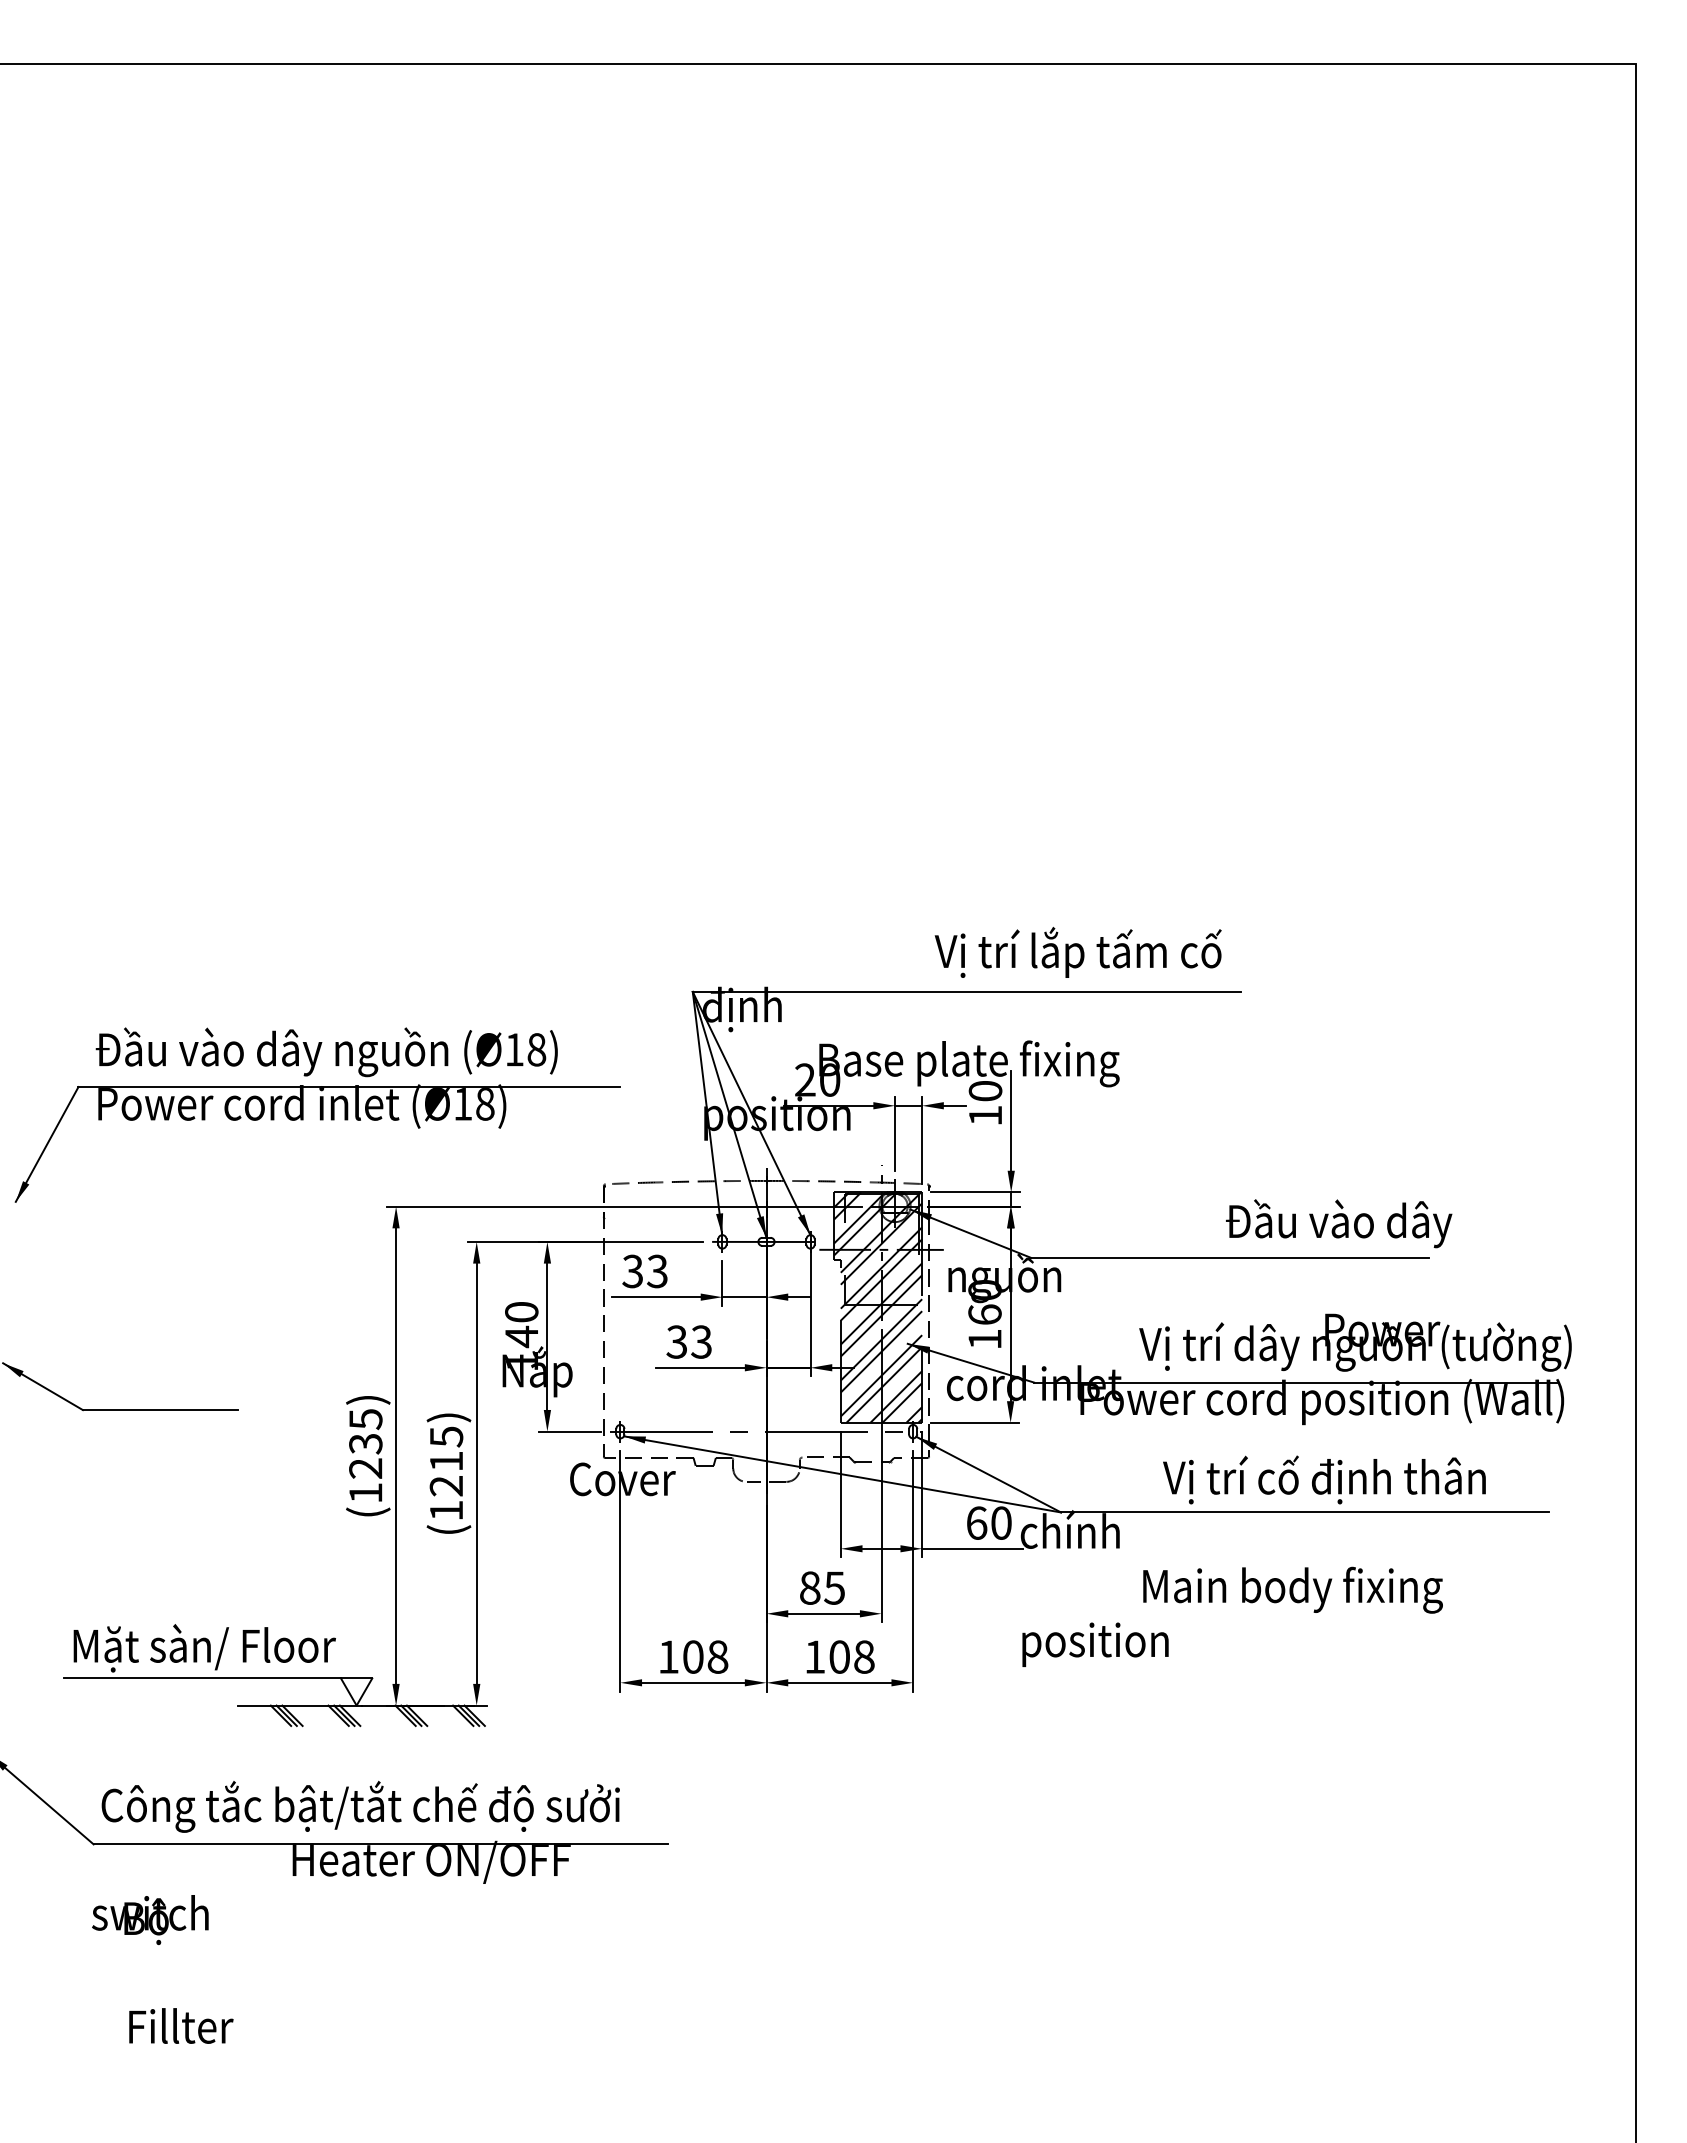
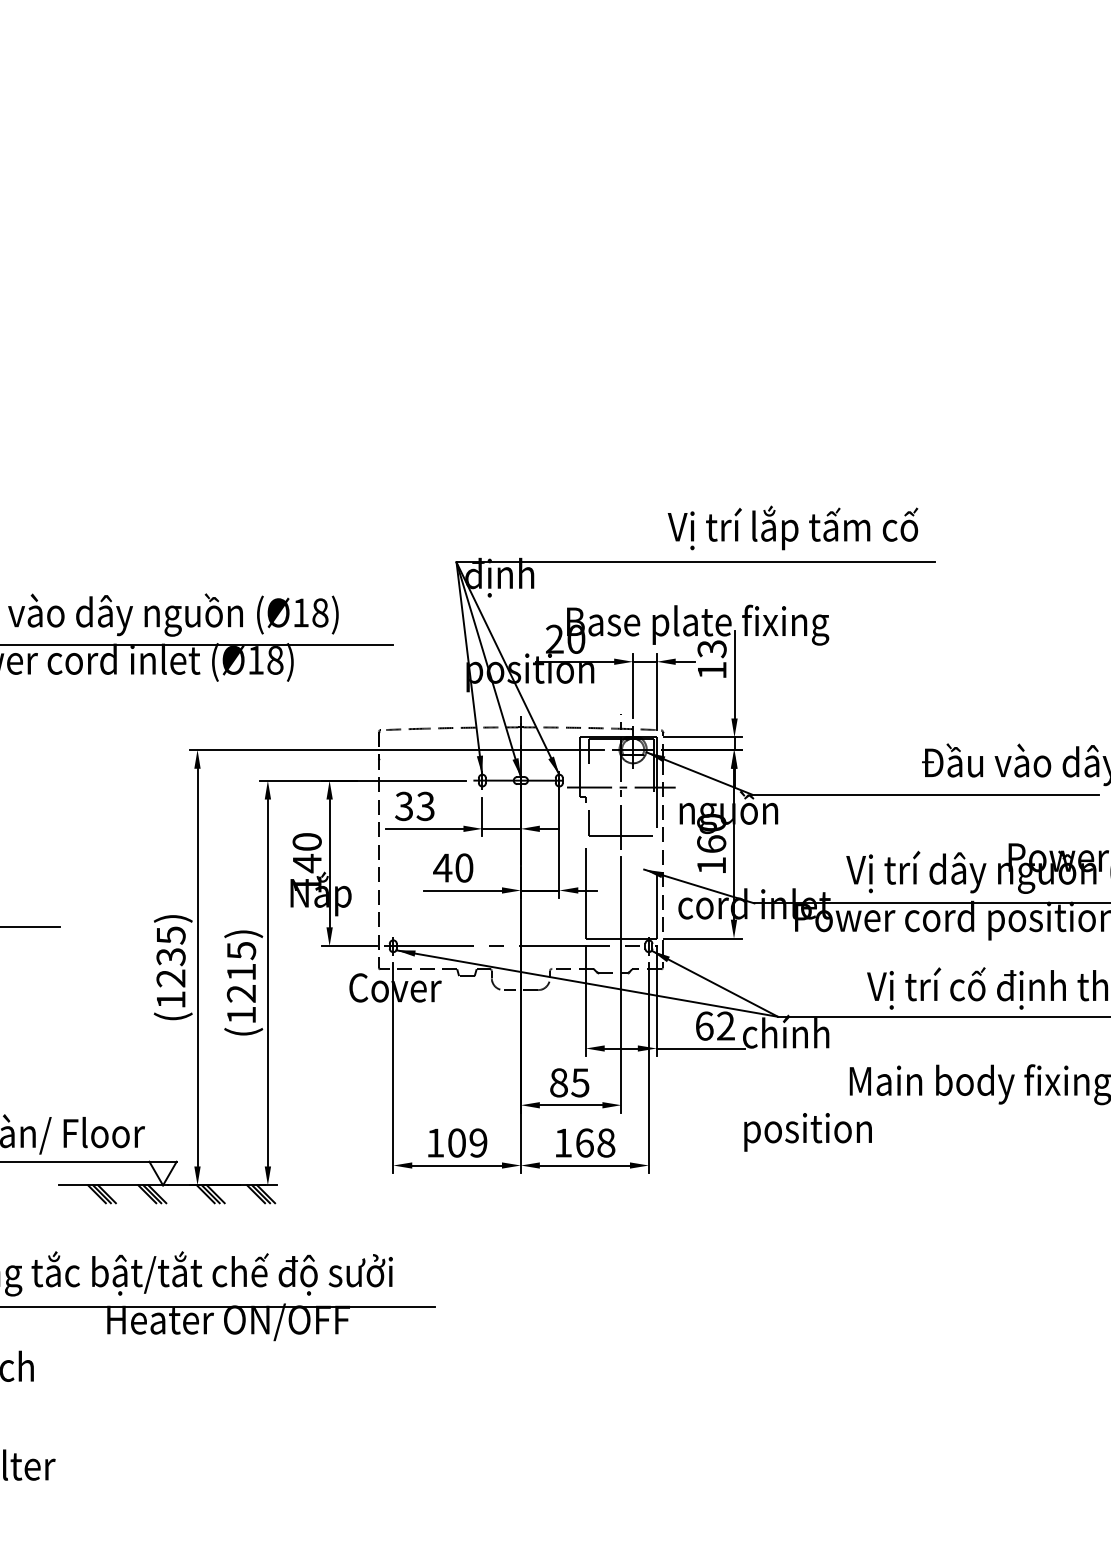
text: (985, 1091) -> (712, 649), 10 -> 13
hatch: (878, 1307) -> (618, 837), removed
text: (688, 1341) -> (452, 867), 33 -> 40
text: (1001, 1522) -> (726, 1025), 60 -> 62
text: (717, 1656) -> (478, 1142), 108 -> 109
text: (839, 1656) -> (584, 1142), 108 -> 168

